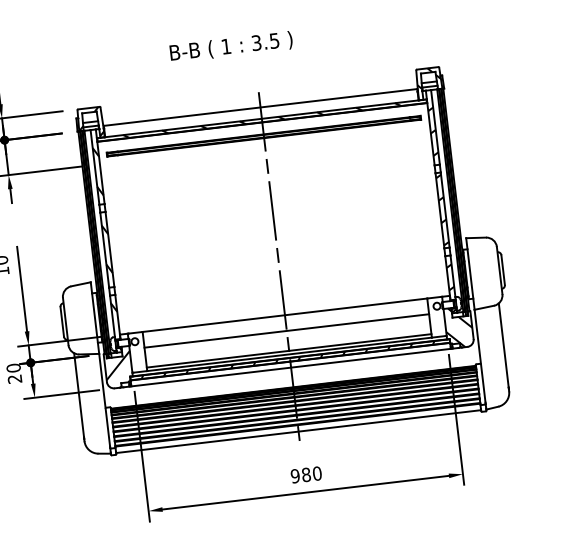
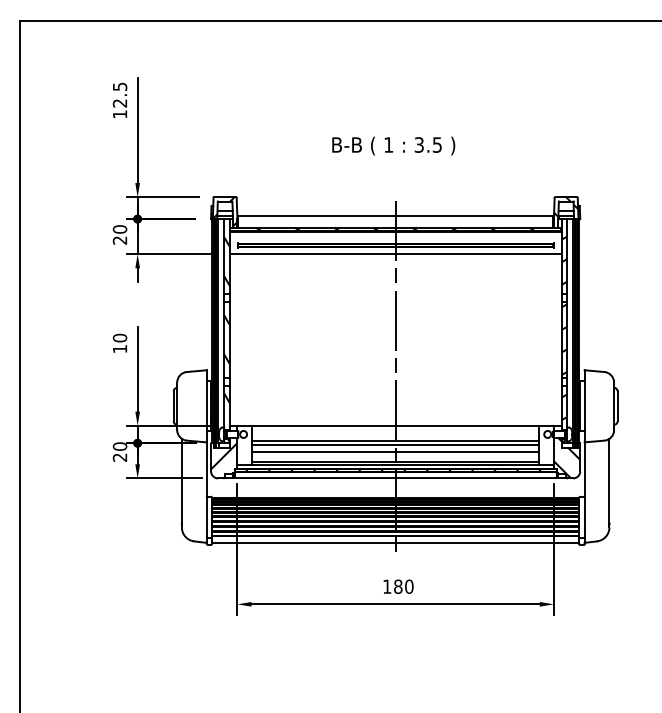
text: (231, 46) -> (393, 145), moved
line: (264, 145) -> (395, 254), added
line: (287, 334) -> (395, 445), added
line: (287, 341) -> (395, 452), added
text: (294, 476) -> (386, 586), 980 -> 180

